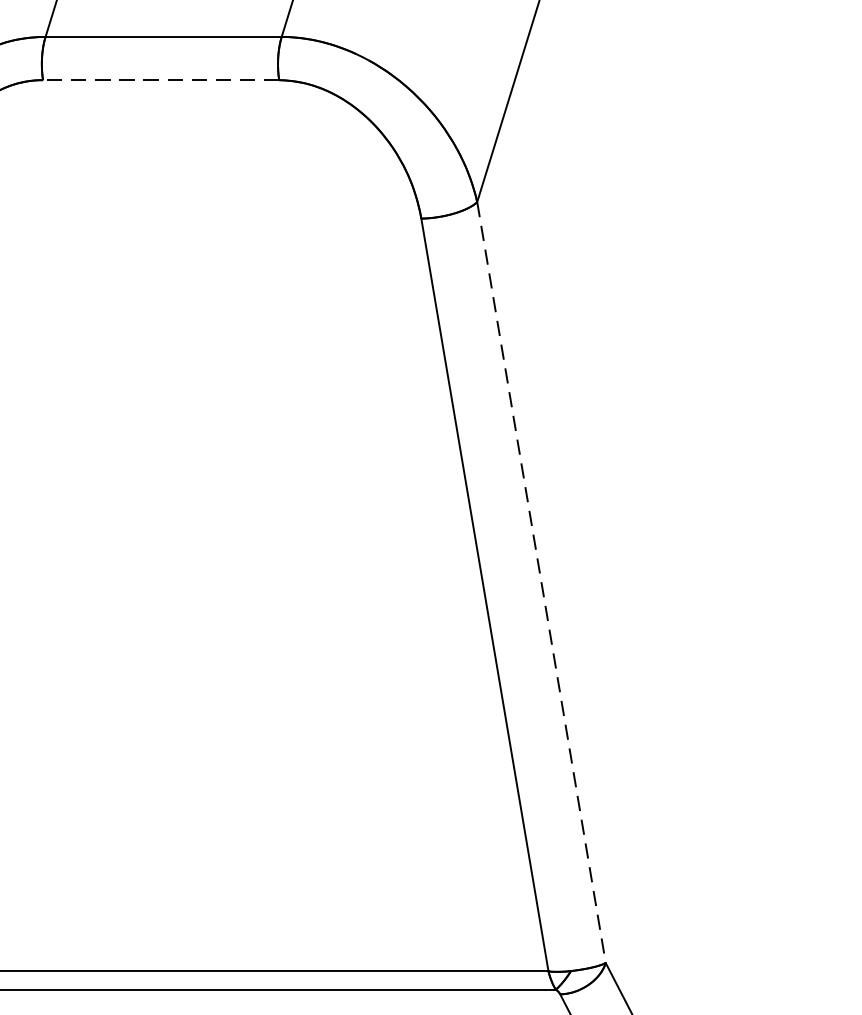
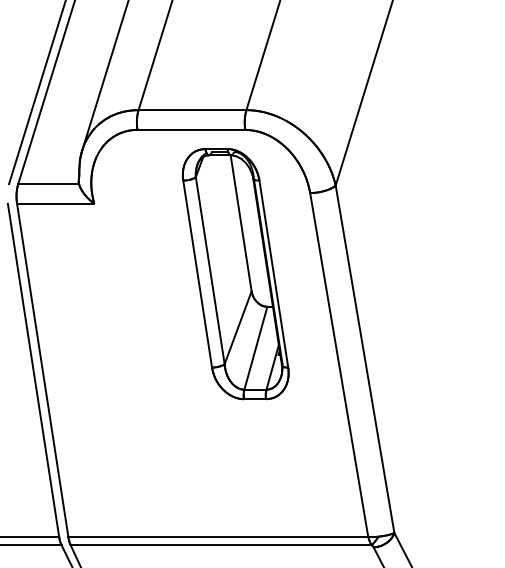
line: (161, 79) -> (191, 129), dashed -> solid
part: (257, 396) -> (235, 274), added
line: (542, 583) -> (365, 359), dashed -> solid

